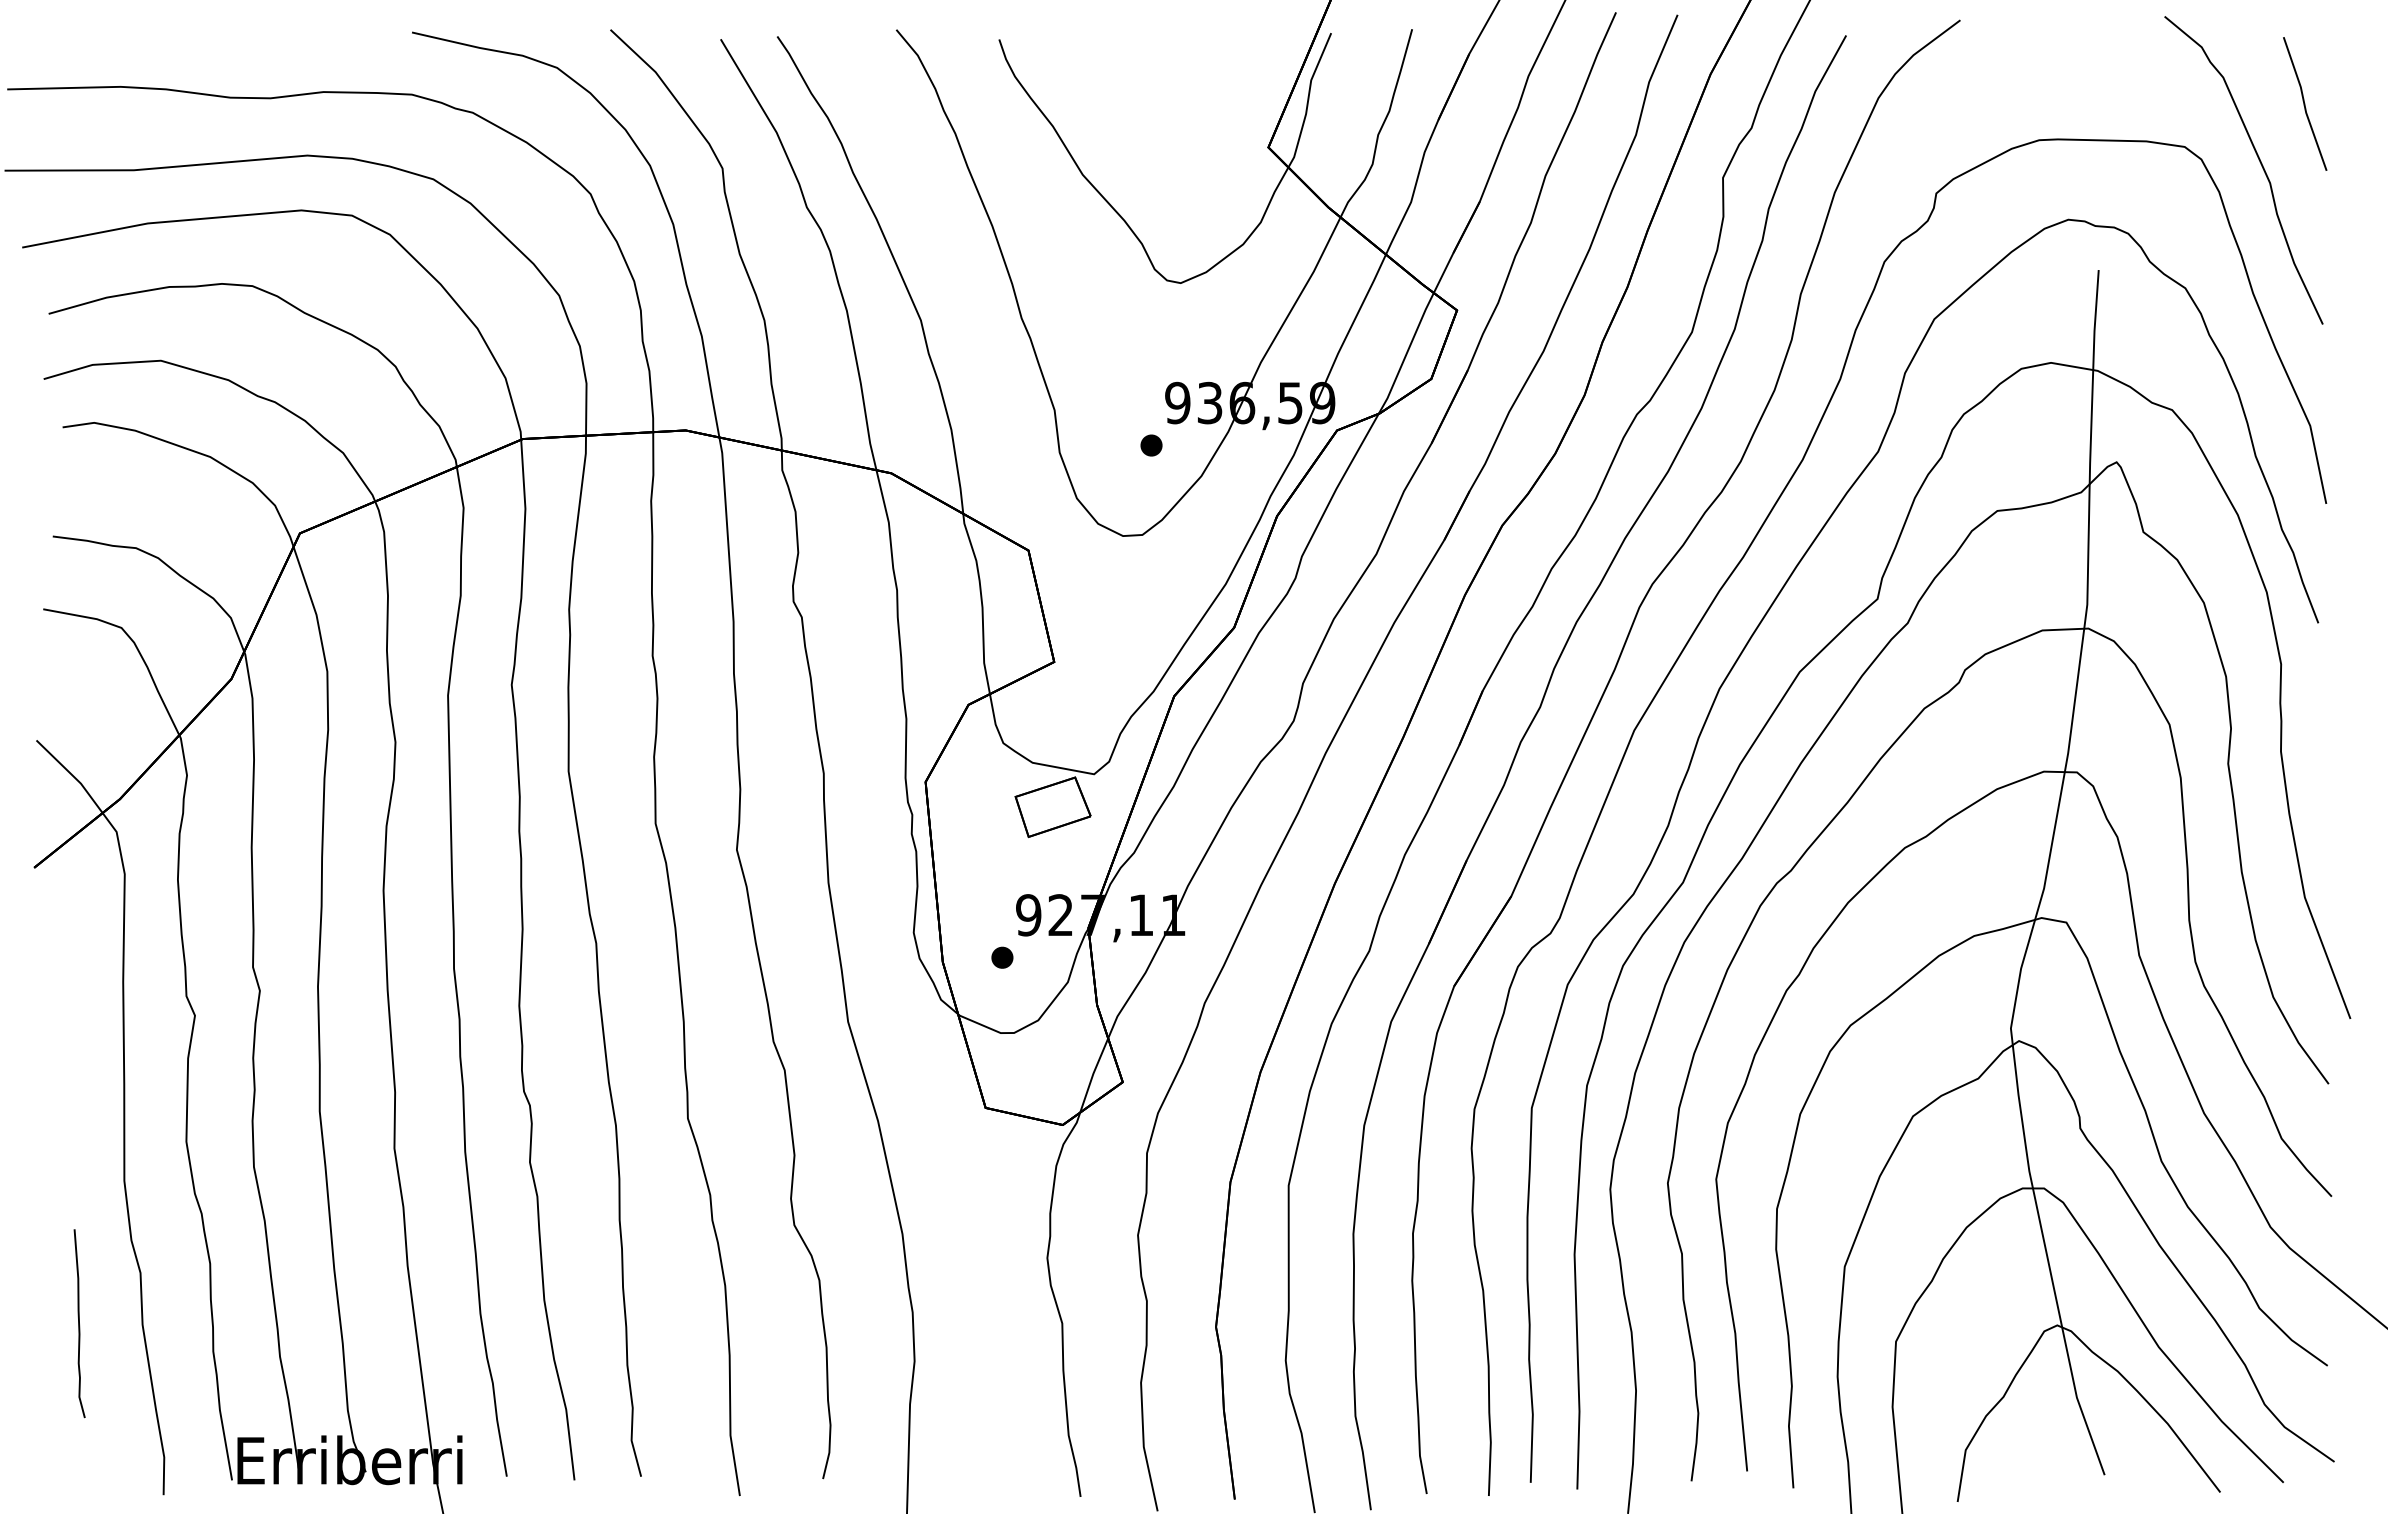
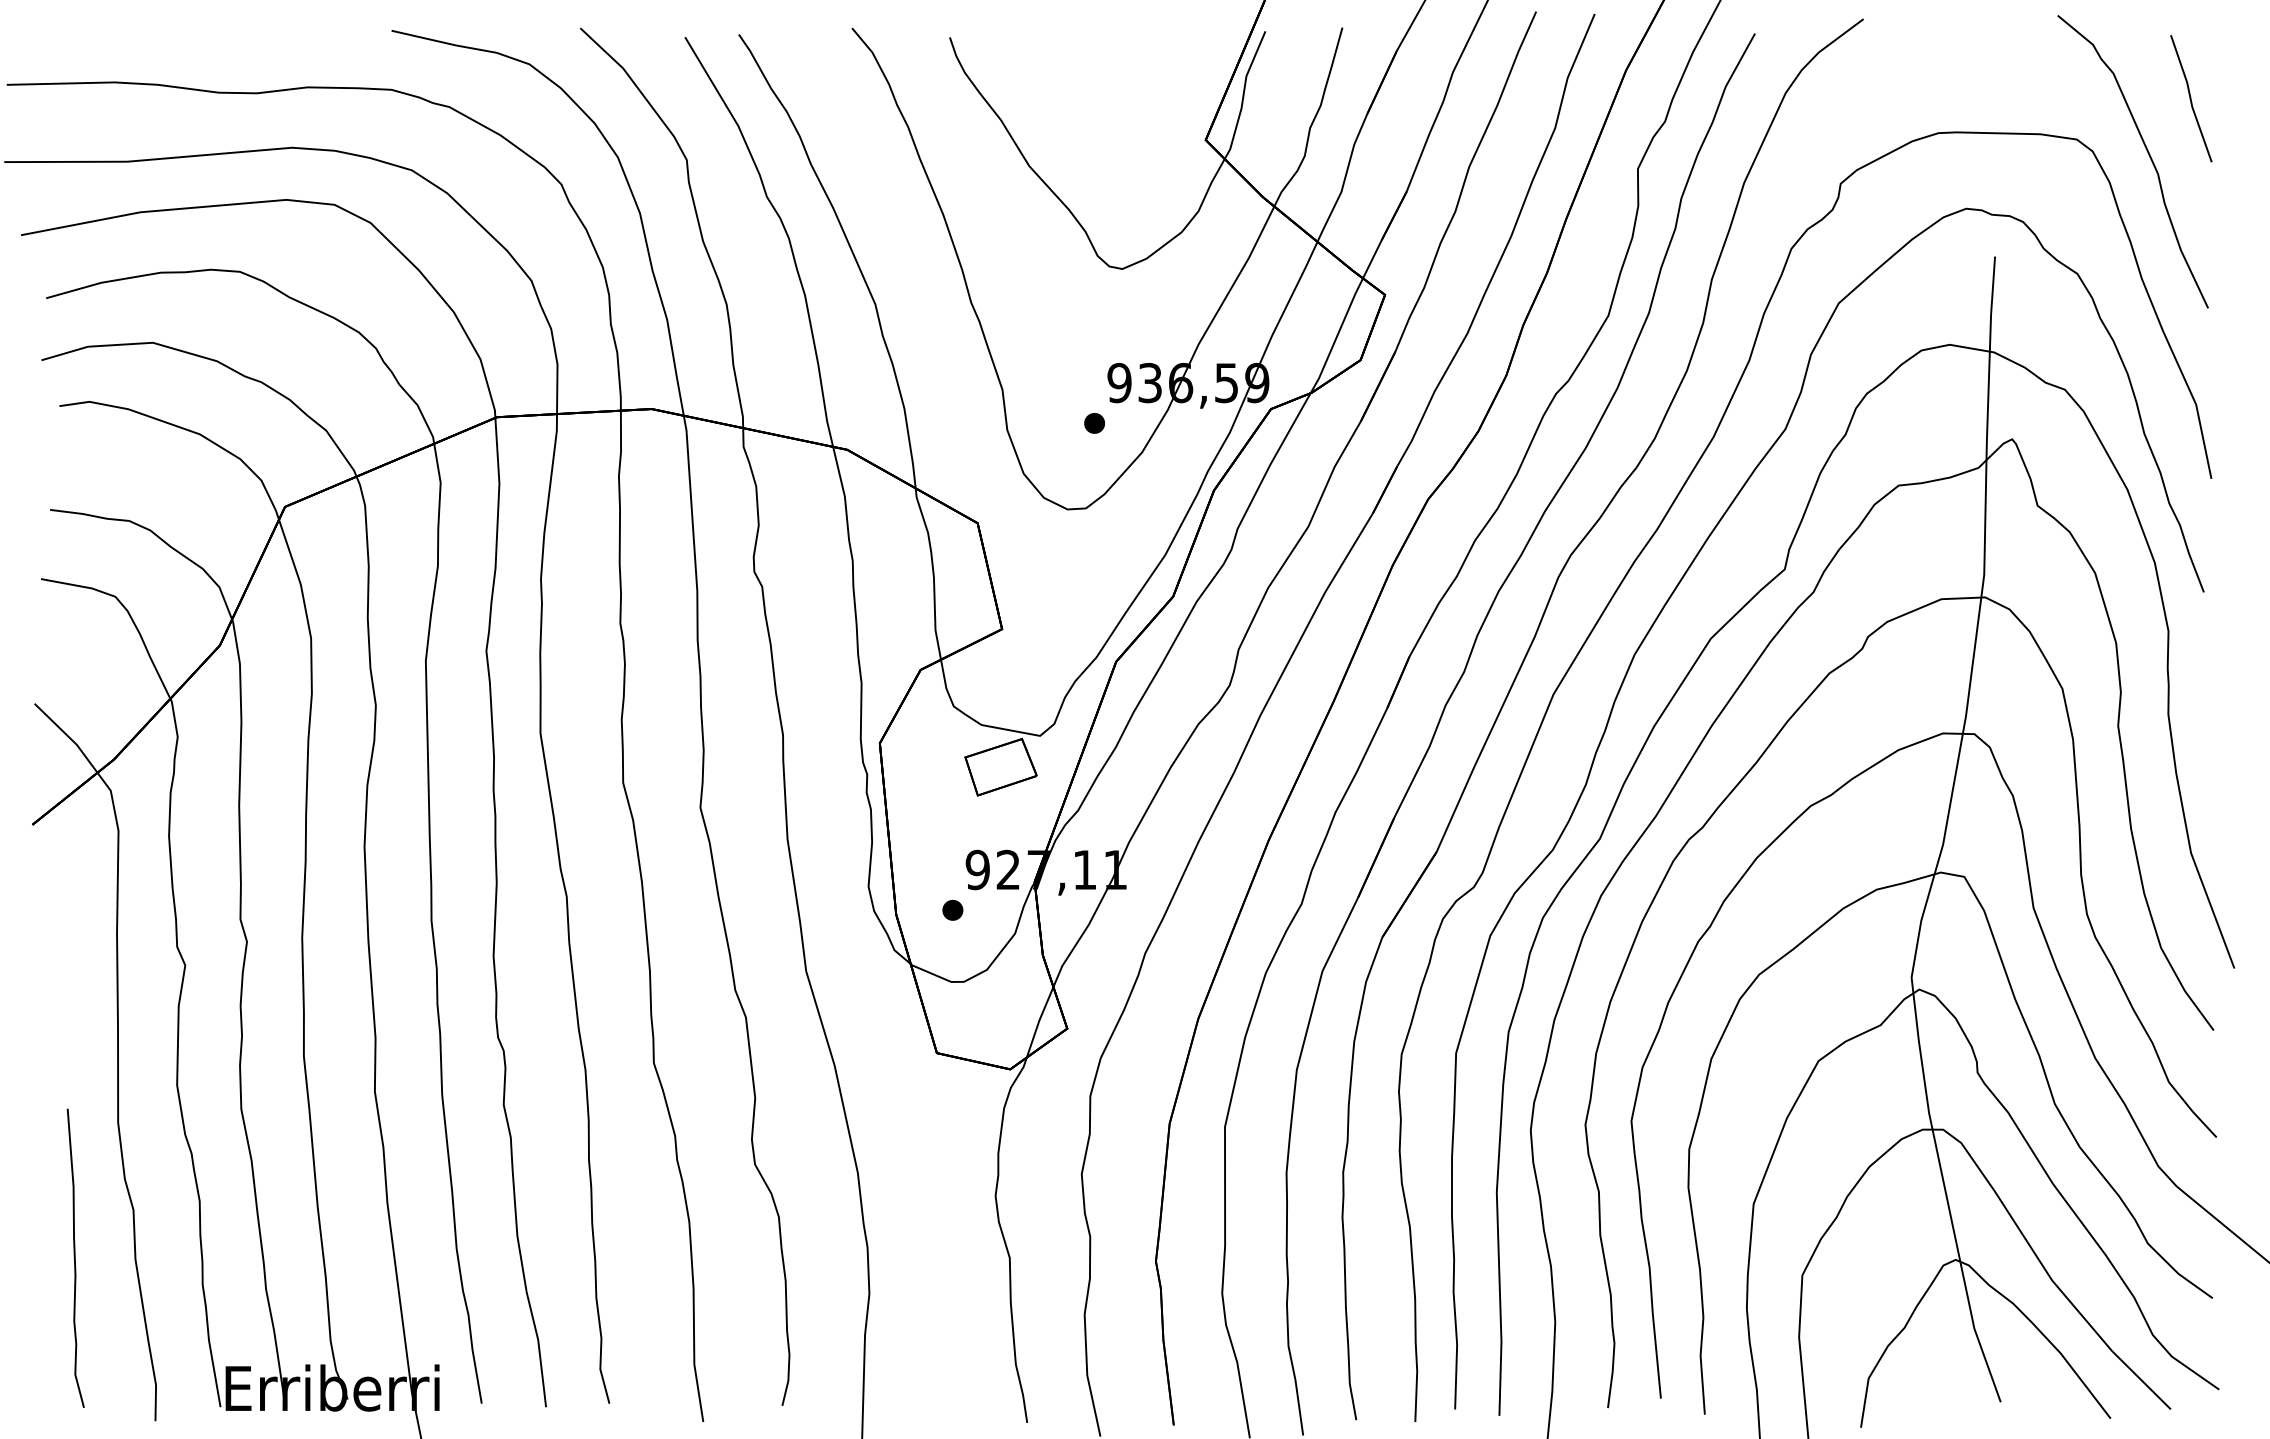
part: (79, 1322) -> (75, 1257), size x1.67

